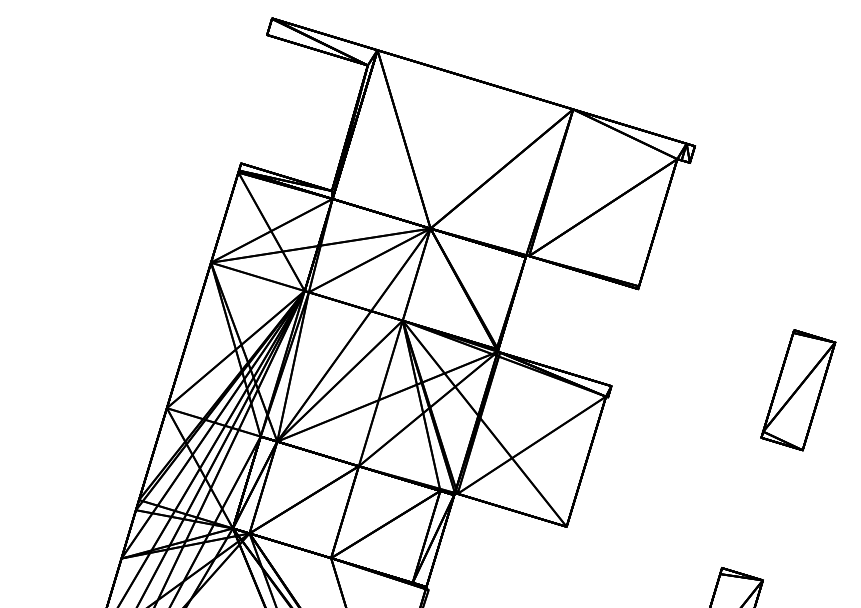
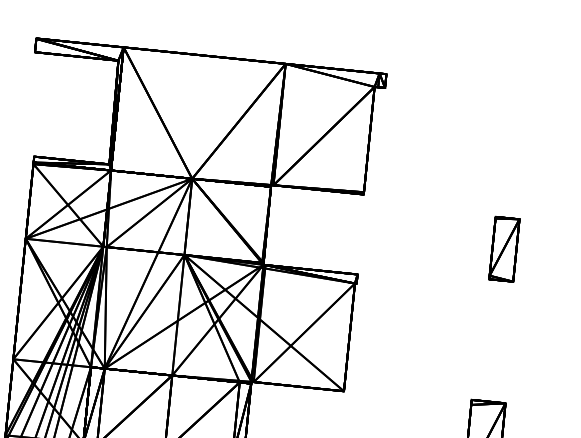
part: (798, 390) -> (504, 249), size x0.7

